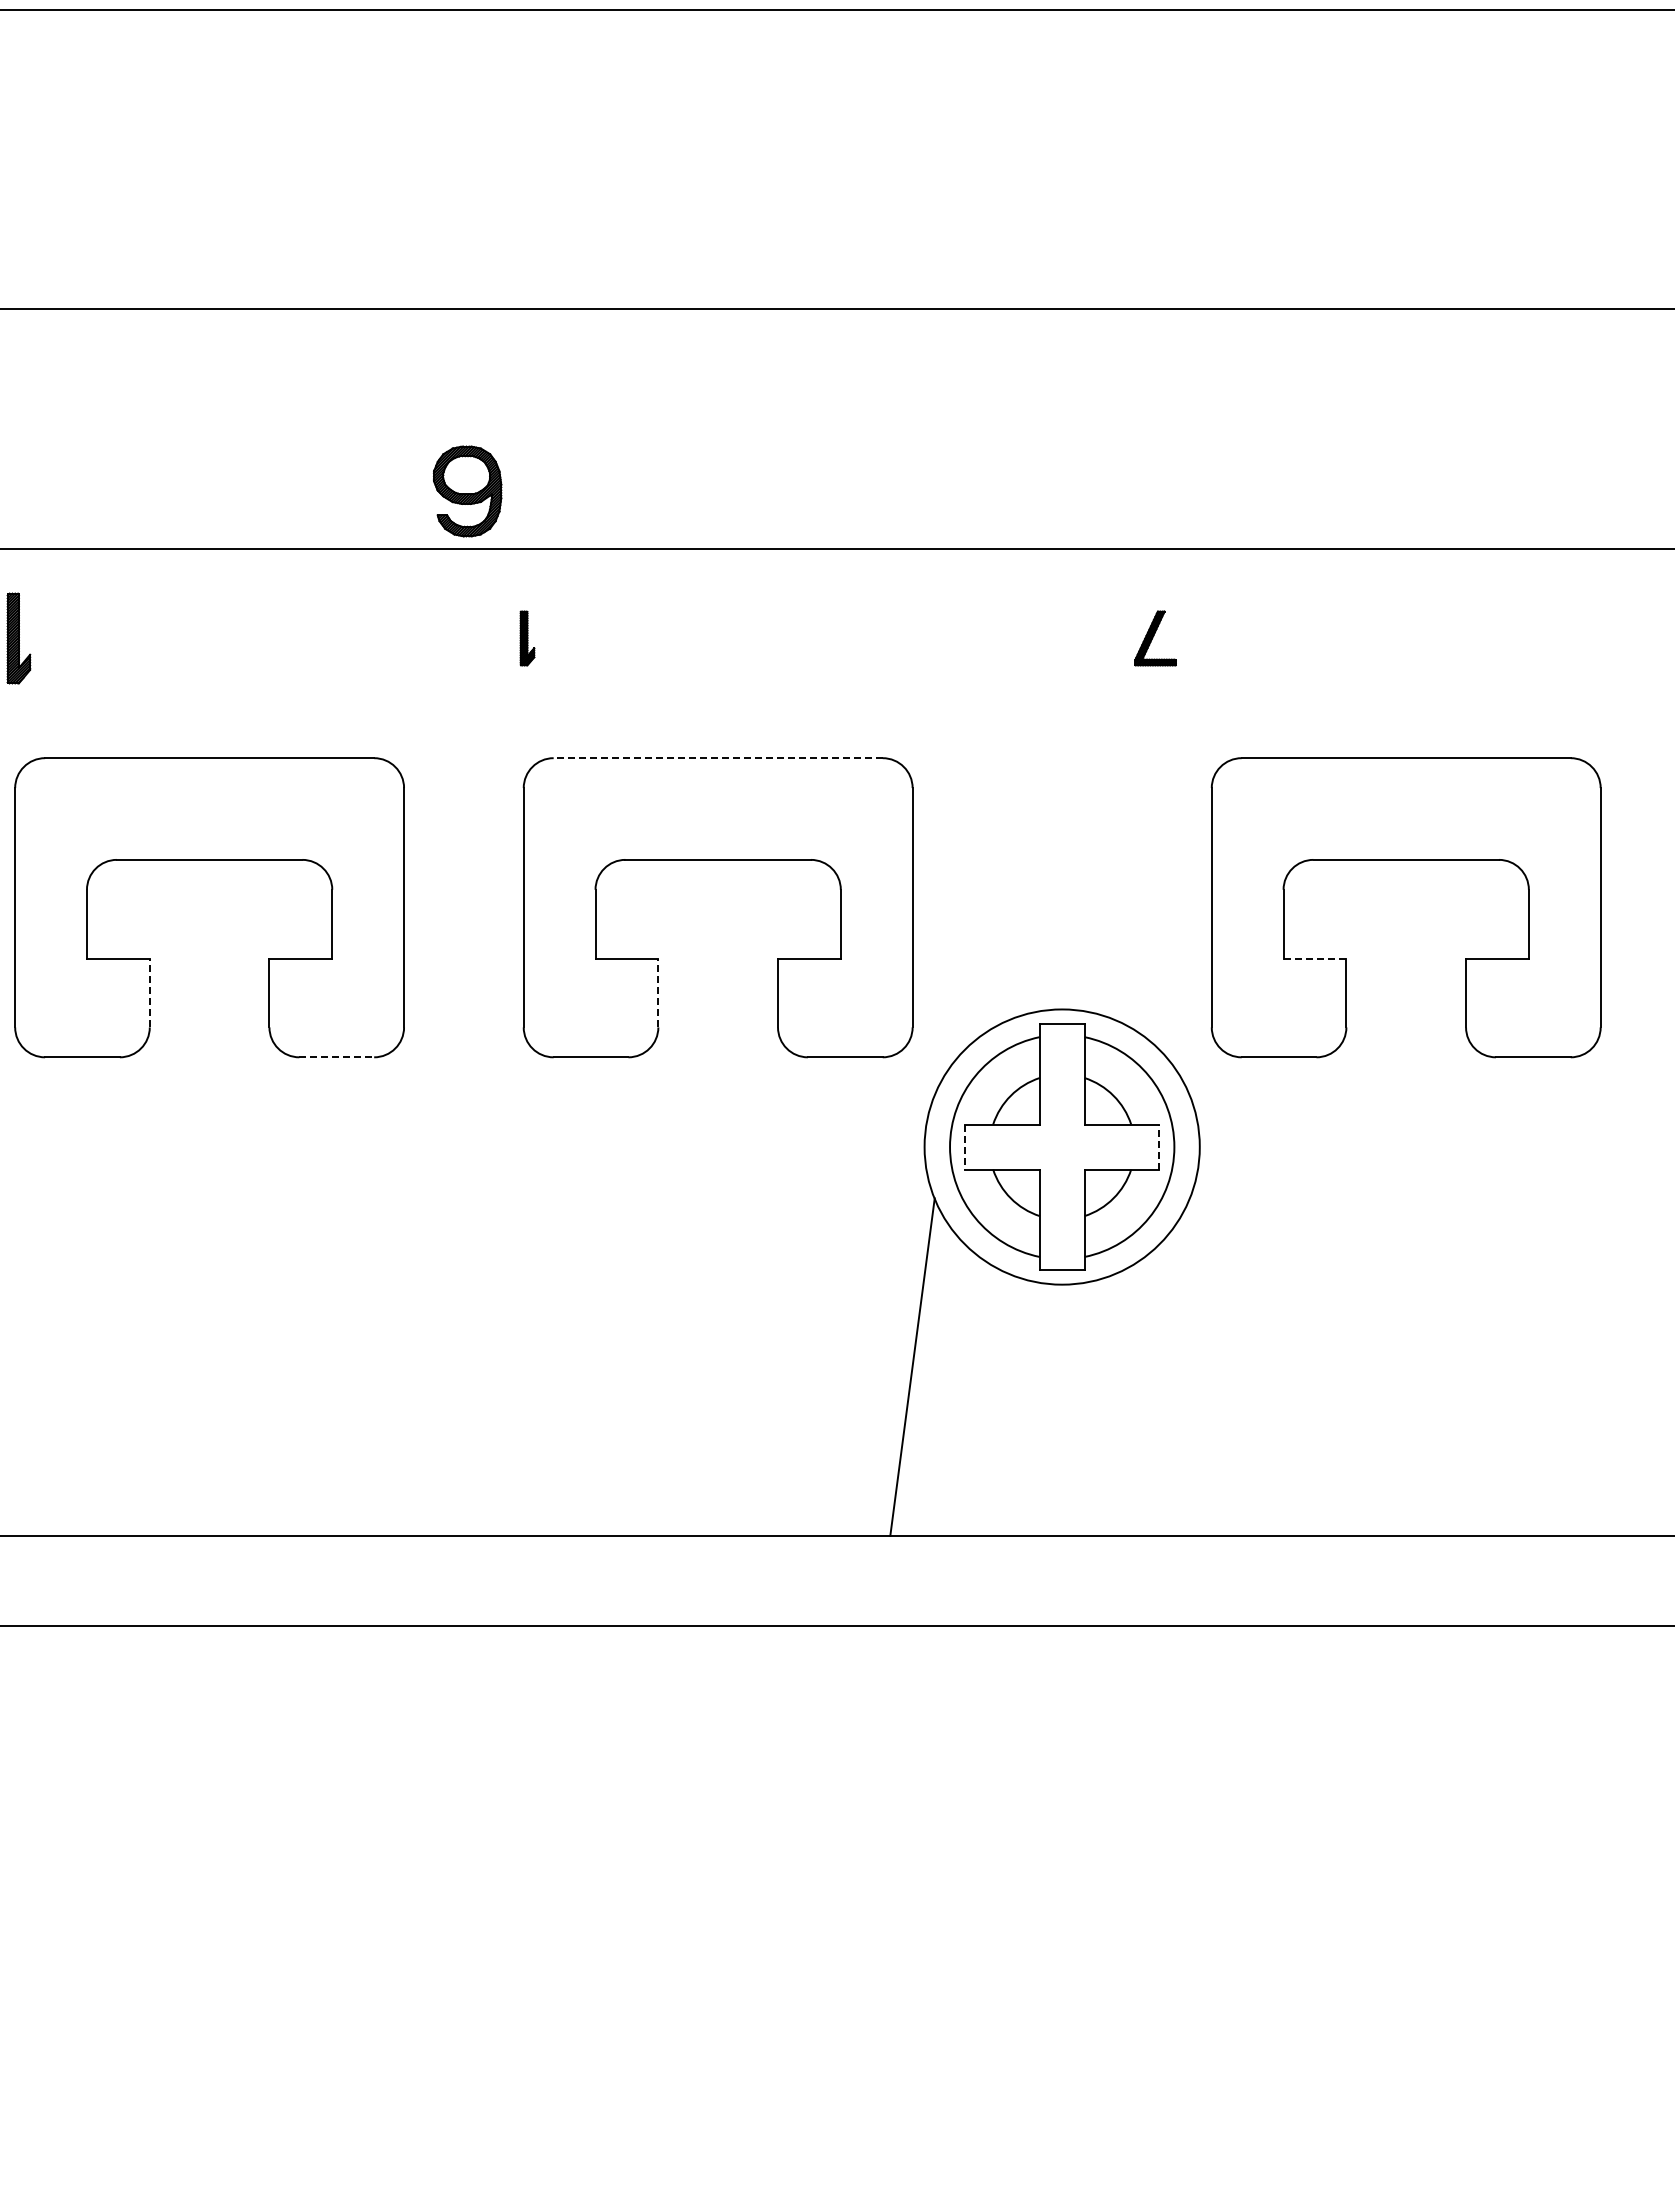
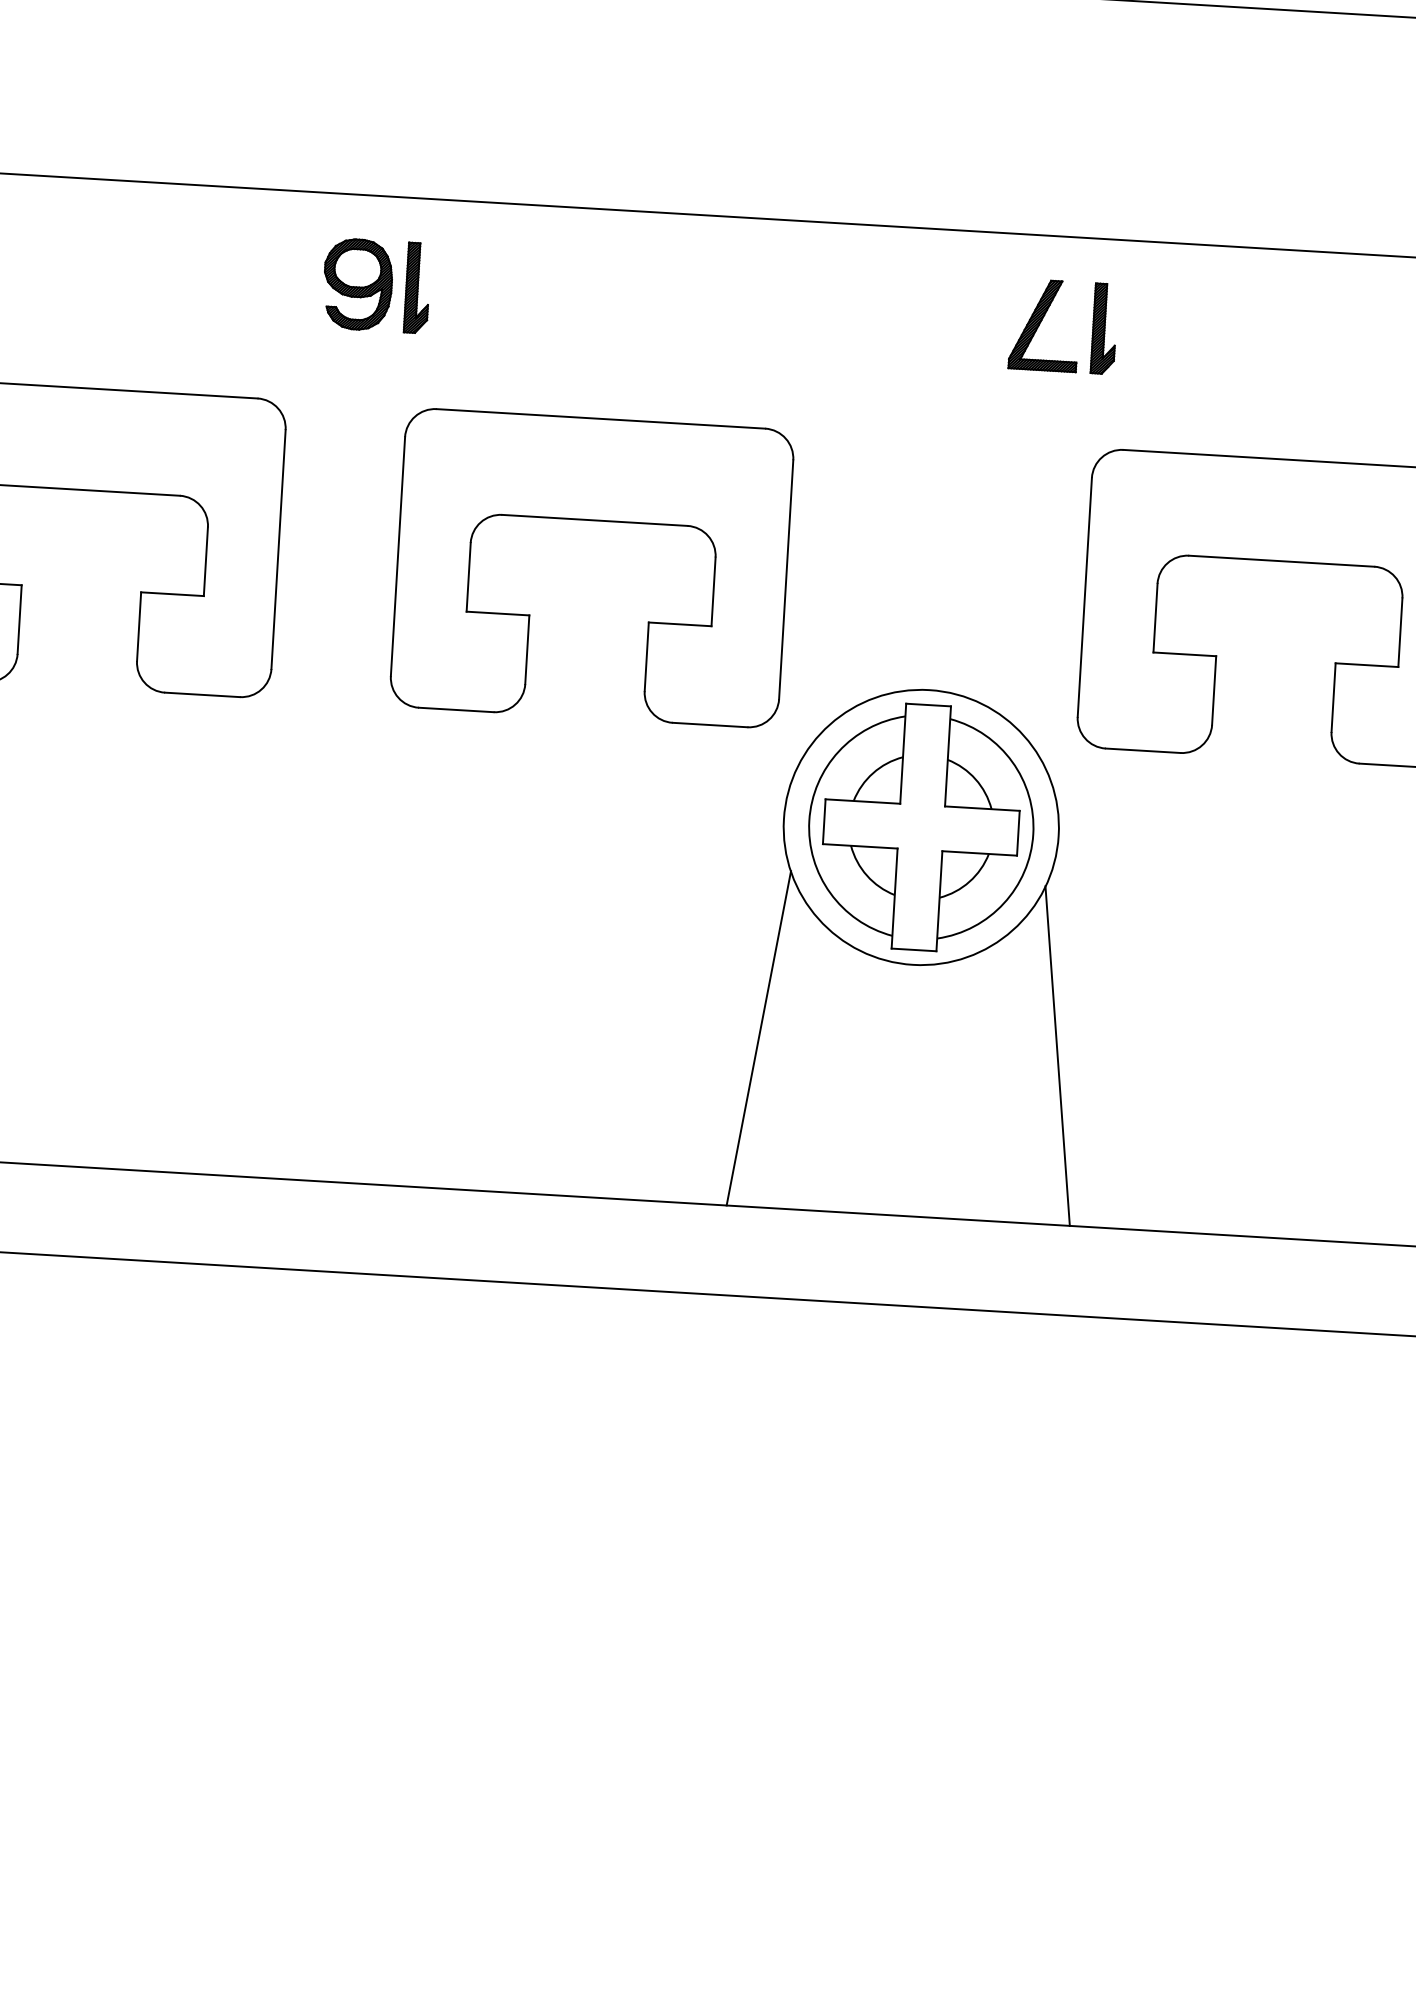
part: (467, 491) -> (357, 284), moved
part: (527, 638) -> (417, 288), size x1.67
part: (1155, 638) -> (1044, 325), size x1.67
part: (1215, 638) -> (1104, 328), added
line: (718, 758) -> (601, 419), dashed -> solid
line: (1314, 958) -> (1184, 654), dashed -> solid
line: (149, 992) -> (19, 619), dashed -> solid
line: (658, 992) -> (527, 649), dashed -> solid
line: (337, 1057) -> (203, 695), dashed -> solid
line: (1159, 1146) -> (1018, 832), dashed -> solid
line: (964, 1147) -> (823, 822), dashed -> solid
line: (1211, 1366) -> (1057, 1055), added

